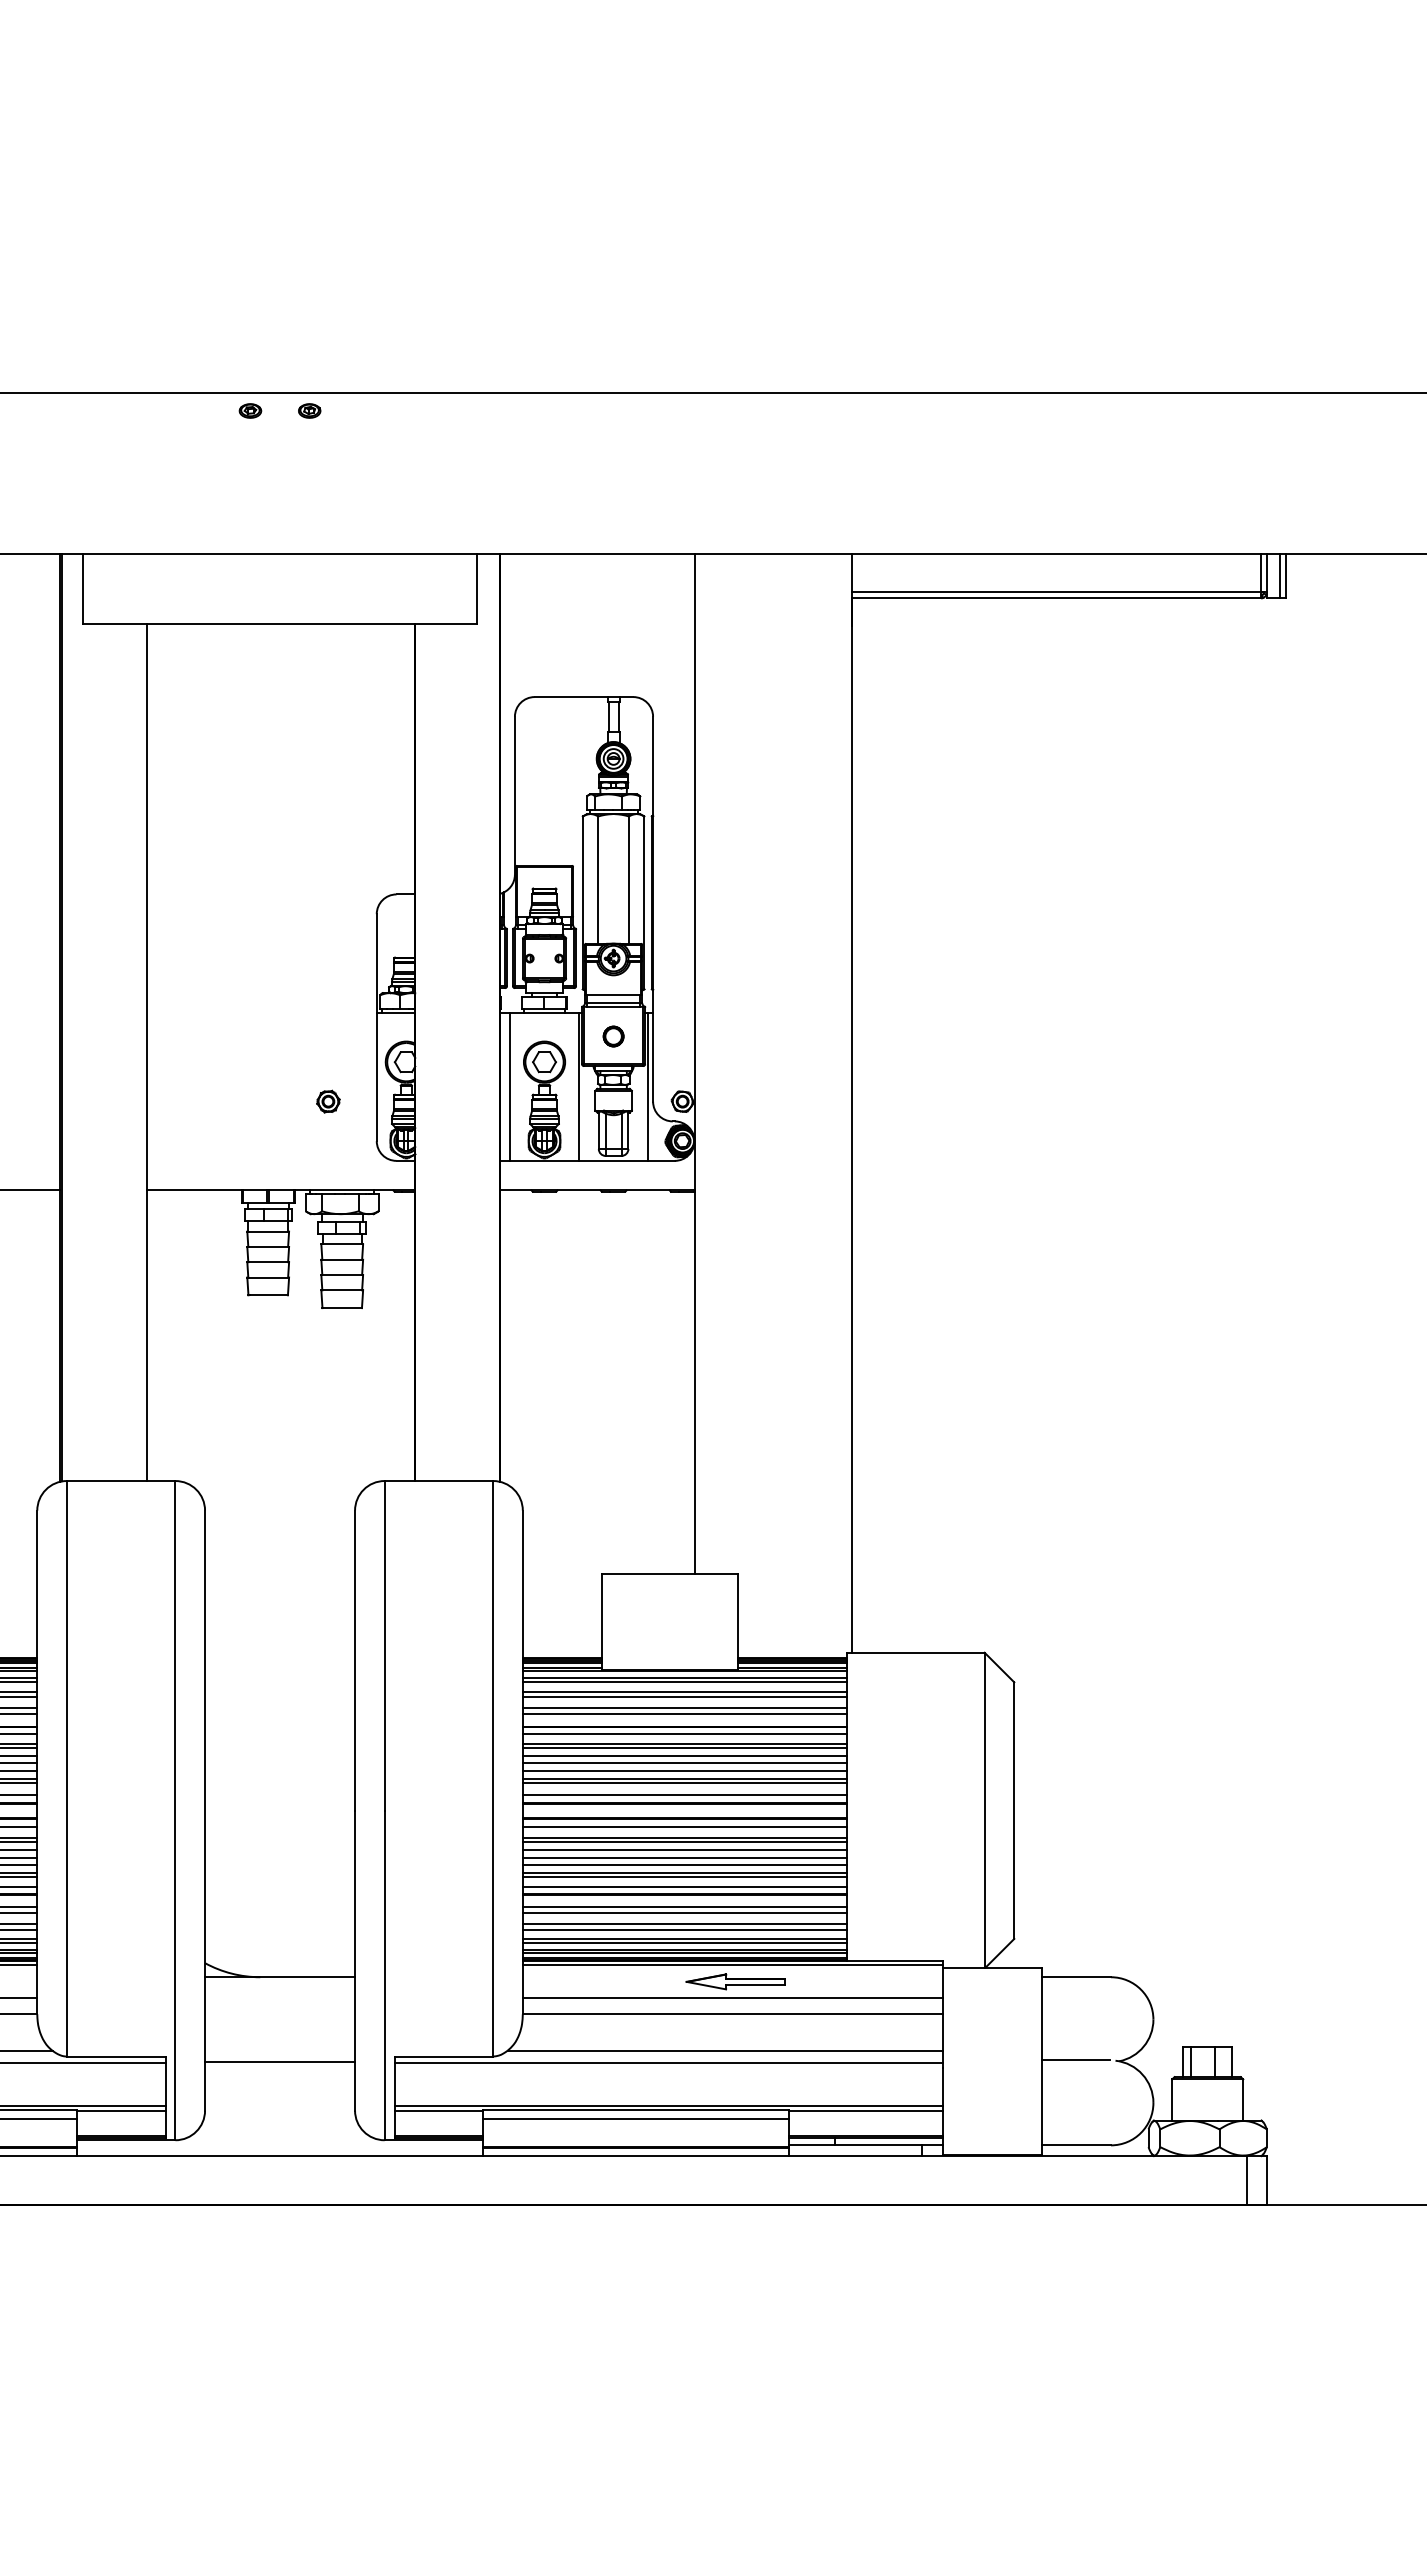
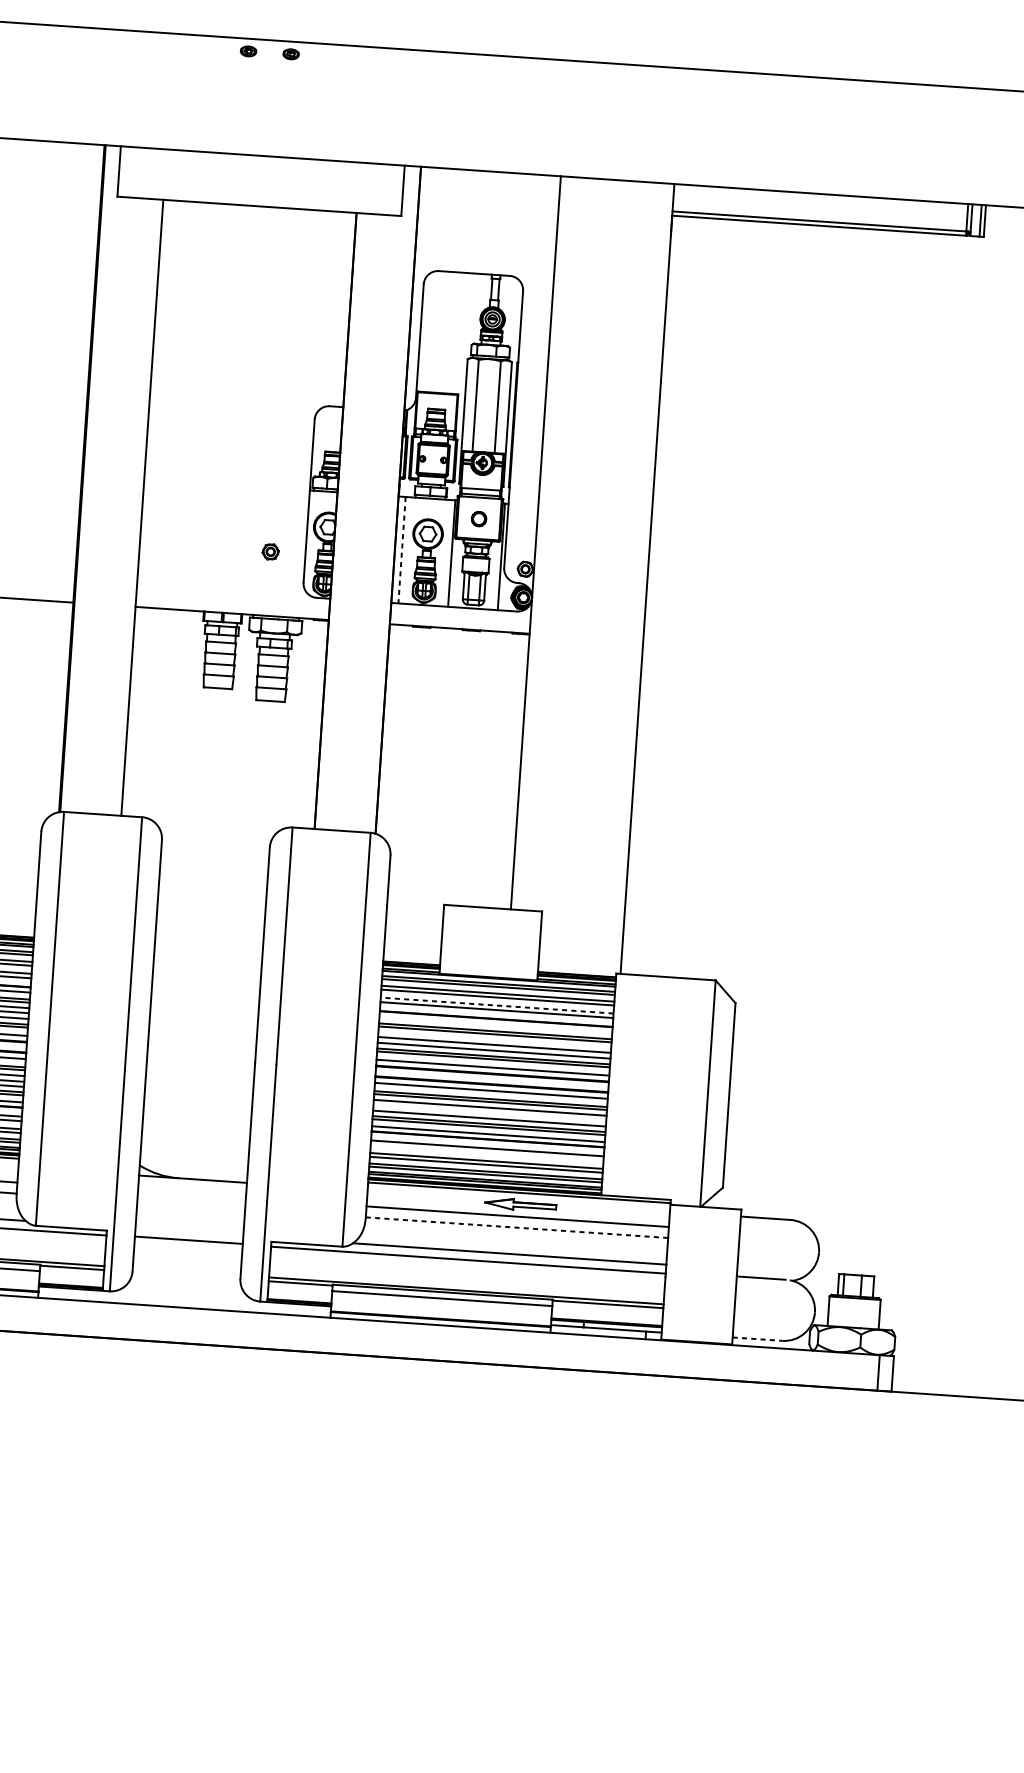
line: (510, 1087) -> (402, 550), solid -> dashed
line: (684, 1708) -> (497, 1005), solid -> dashed
line: (684, 1734) -> (495, 1024), removed
line: (684, 1755) -> (494, 1039), removed
line: (684, 1858) -> (489, 1113), removed
line: (684, 1913) -> (487, 1153), removed
line: (732, 2013) -> (516, 1227), solid -> dashed
line: (1076, 2145) -> (757, 1339), solid -> dashed

